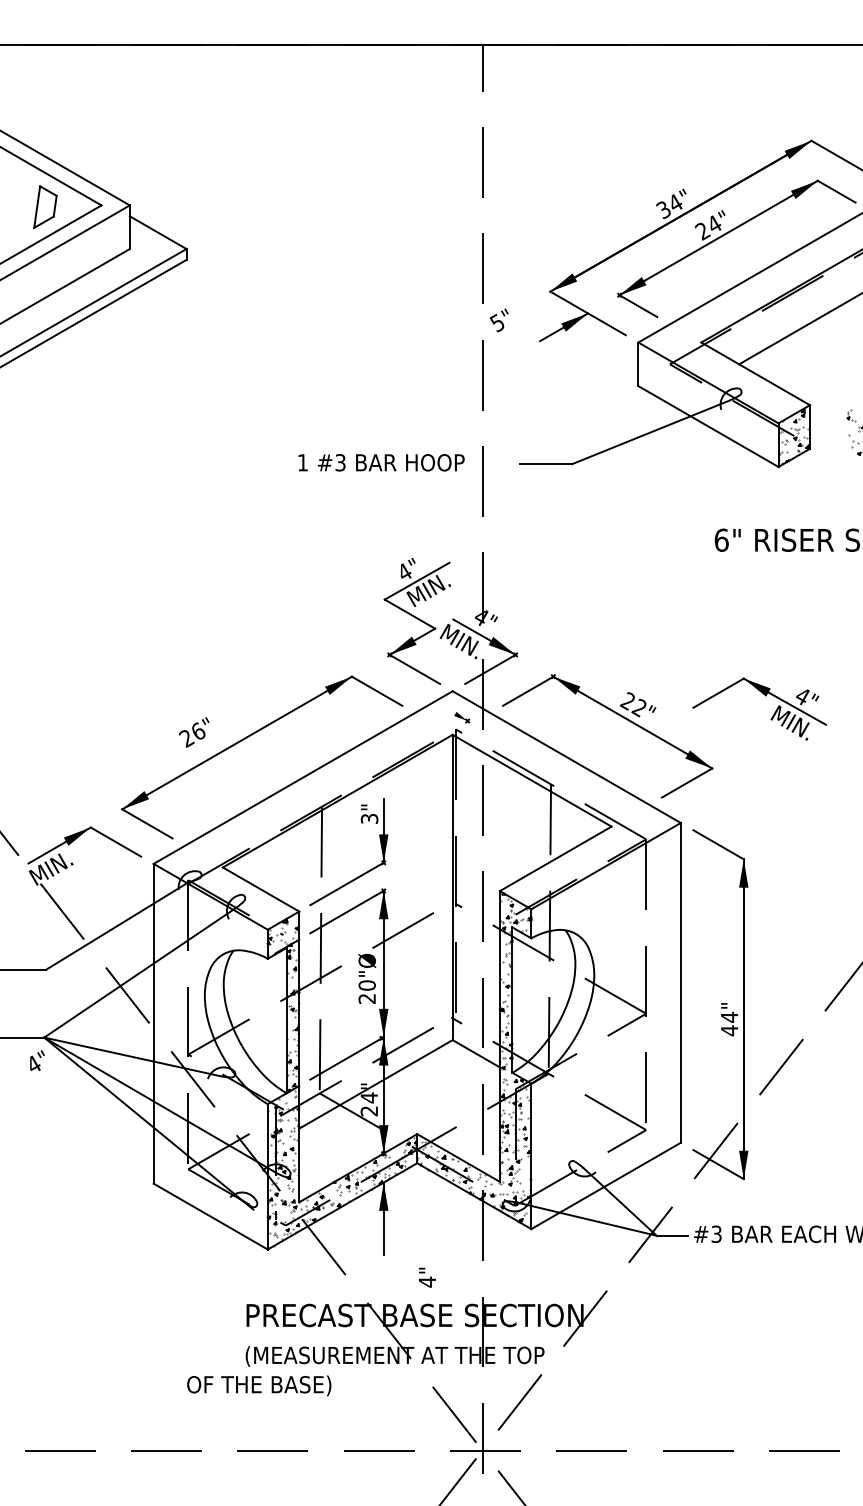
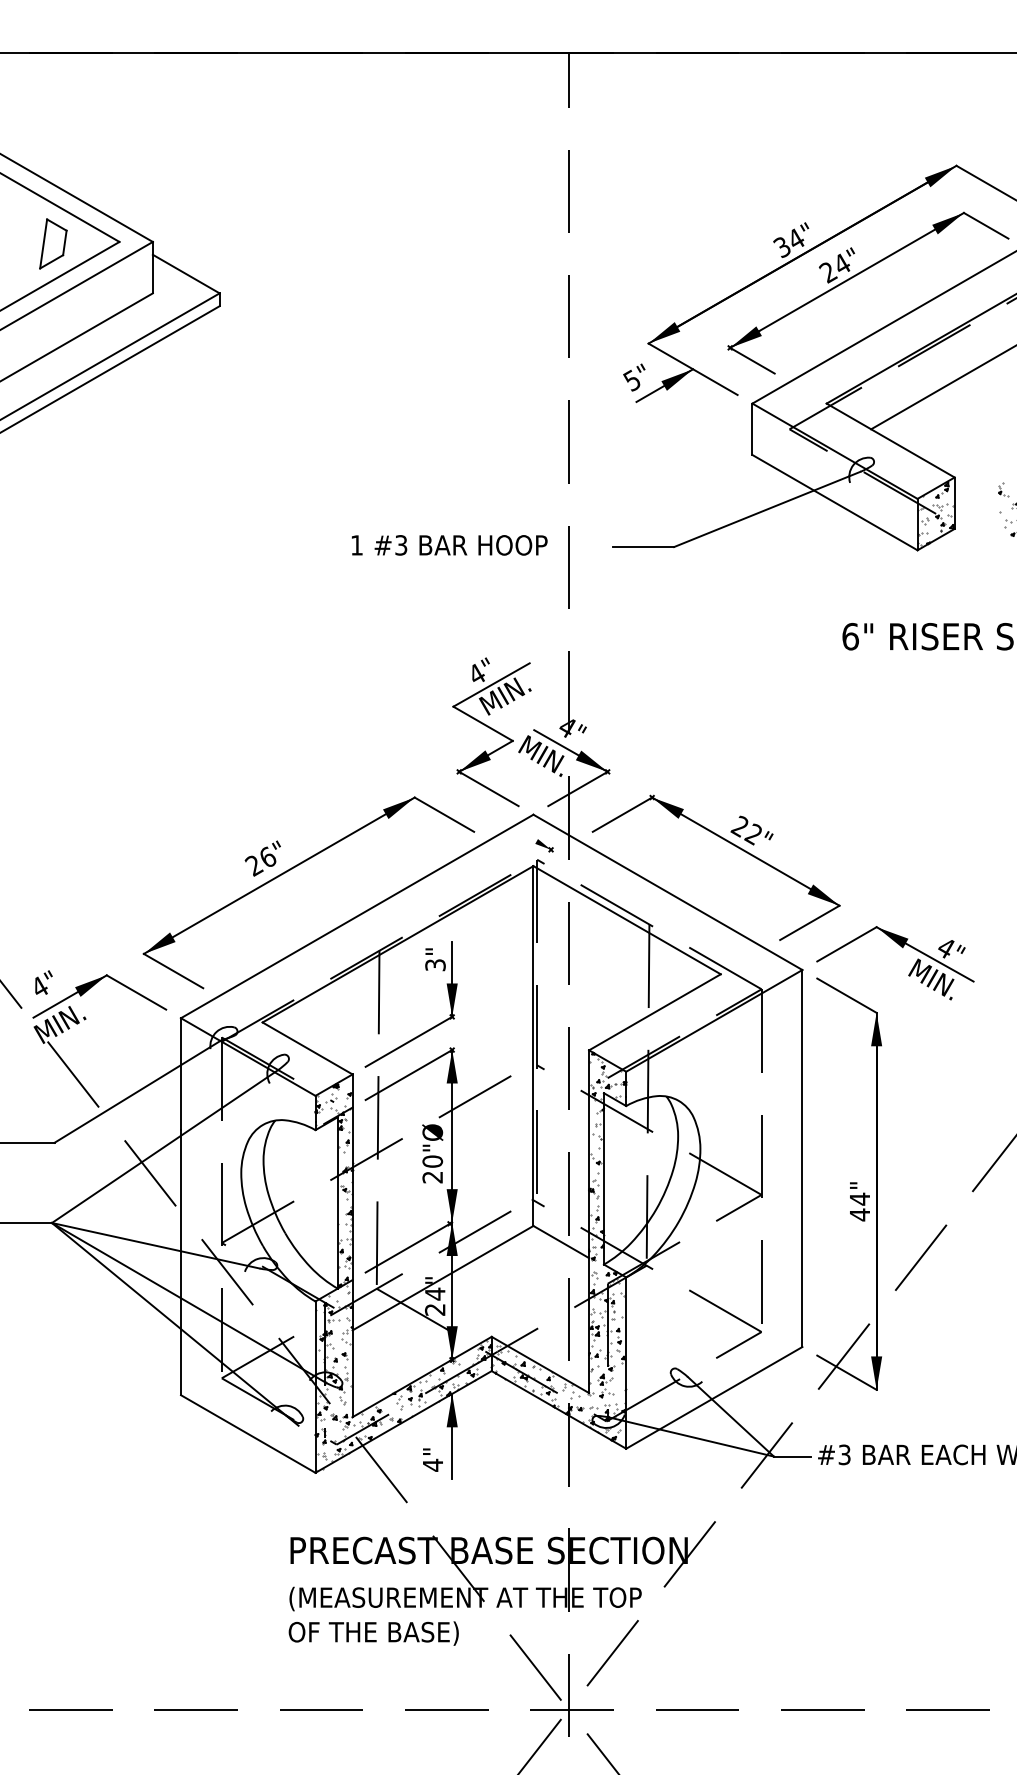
text: (498, 320) -> (633, 377), moved
part: (765, 696) -> (902, 948), moved
text: (194, 732) -> (263, 858), moved
text: (37, 1060) -> (44, 982), moved
text: (427, 1277) -> (433, 1459), moved
text: (259, 1385) -> (374, 1633), moved

